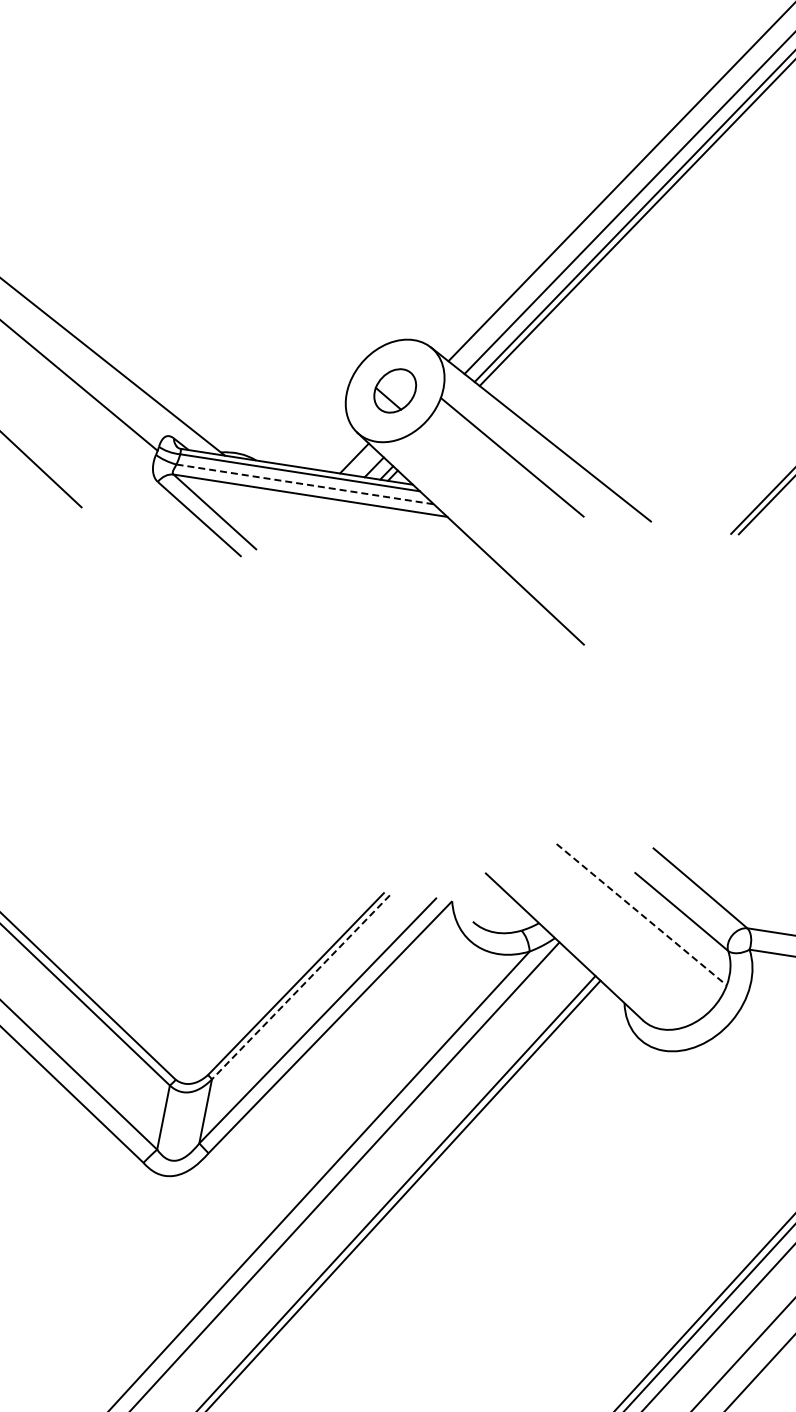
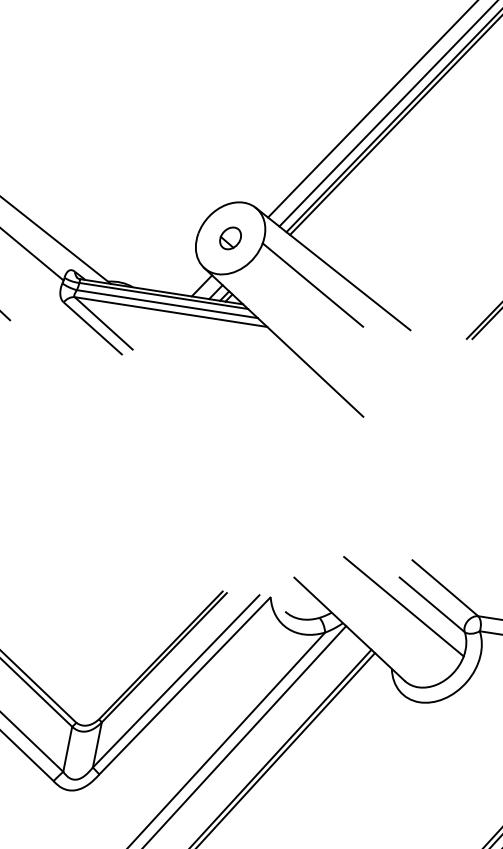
part: (394, 390) -> (230, 238), size x0.71
line: (305, 484) -> (167, 304), dashed -> solid
line: (641, 914) -> (403, 606), dashed -> solid
line: (300, 987) -> (164, 657), dashed -> solid

